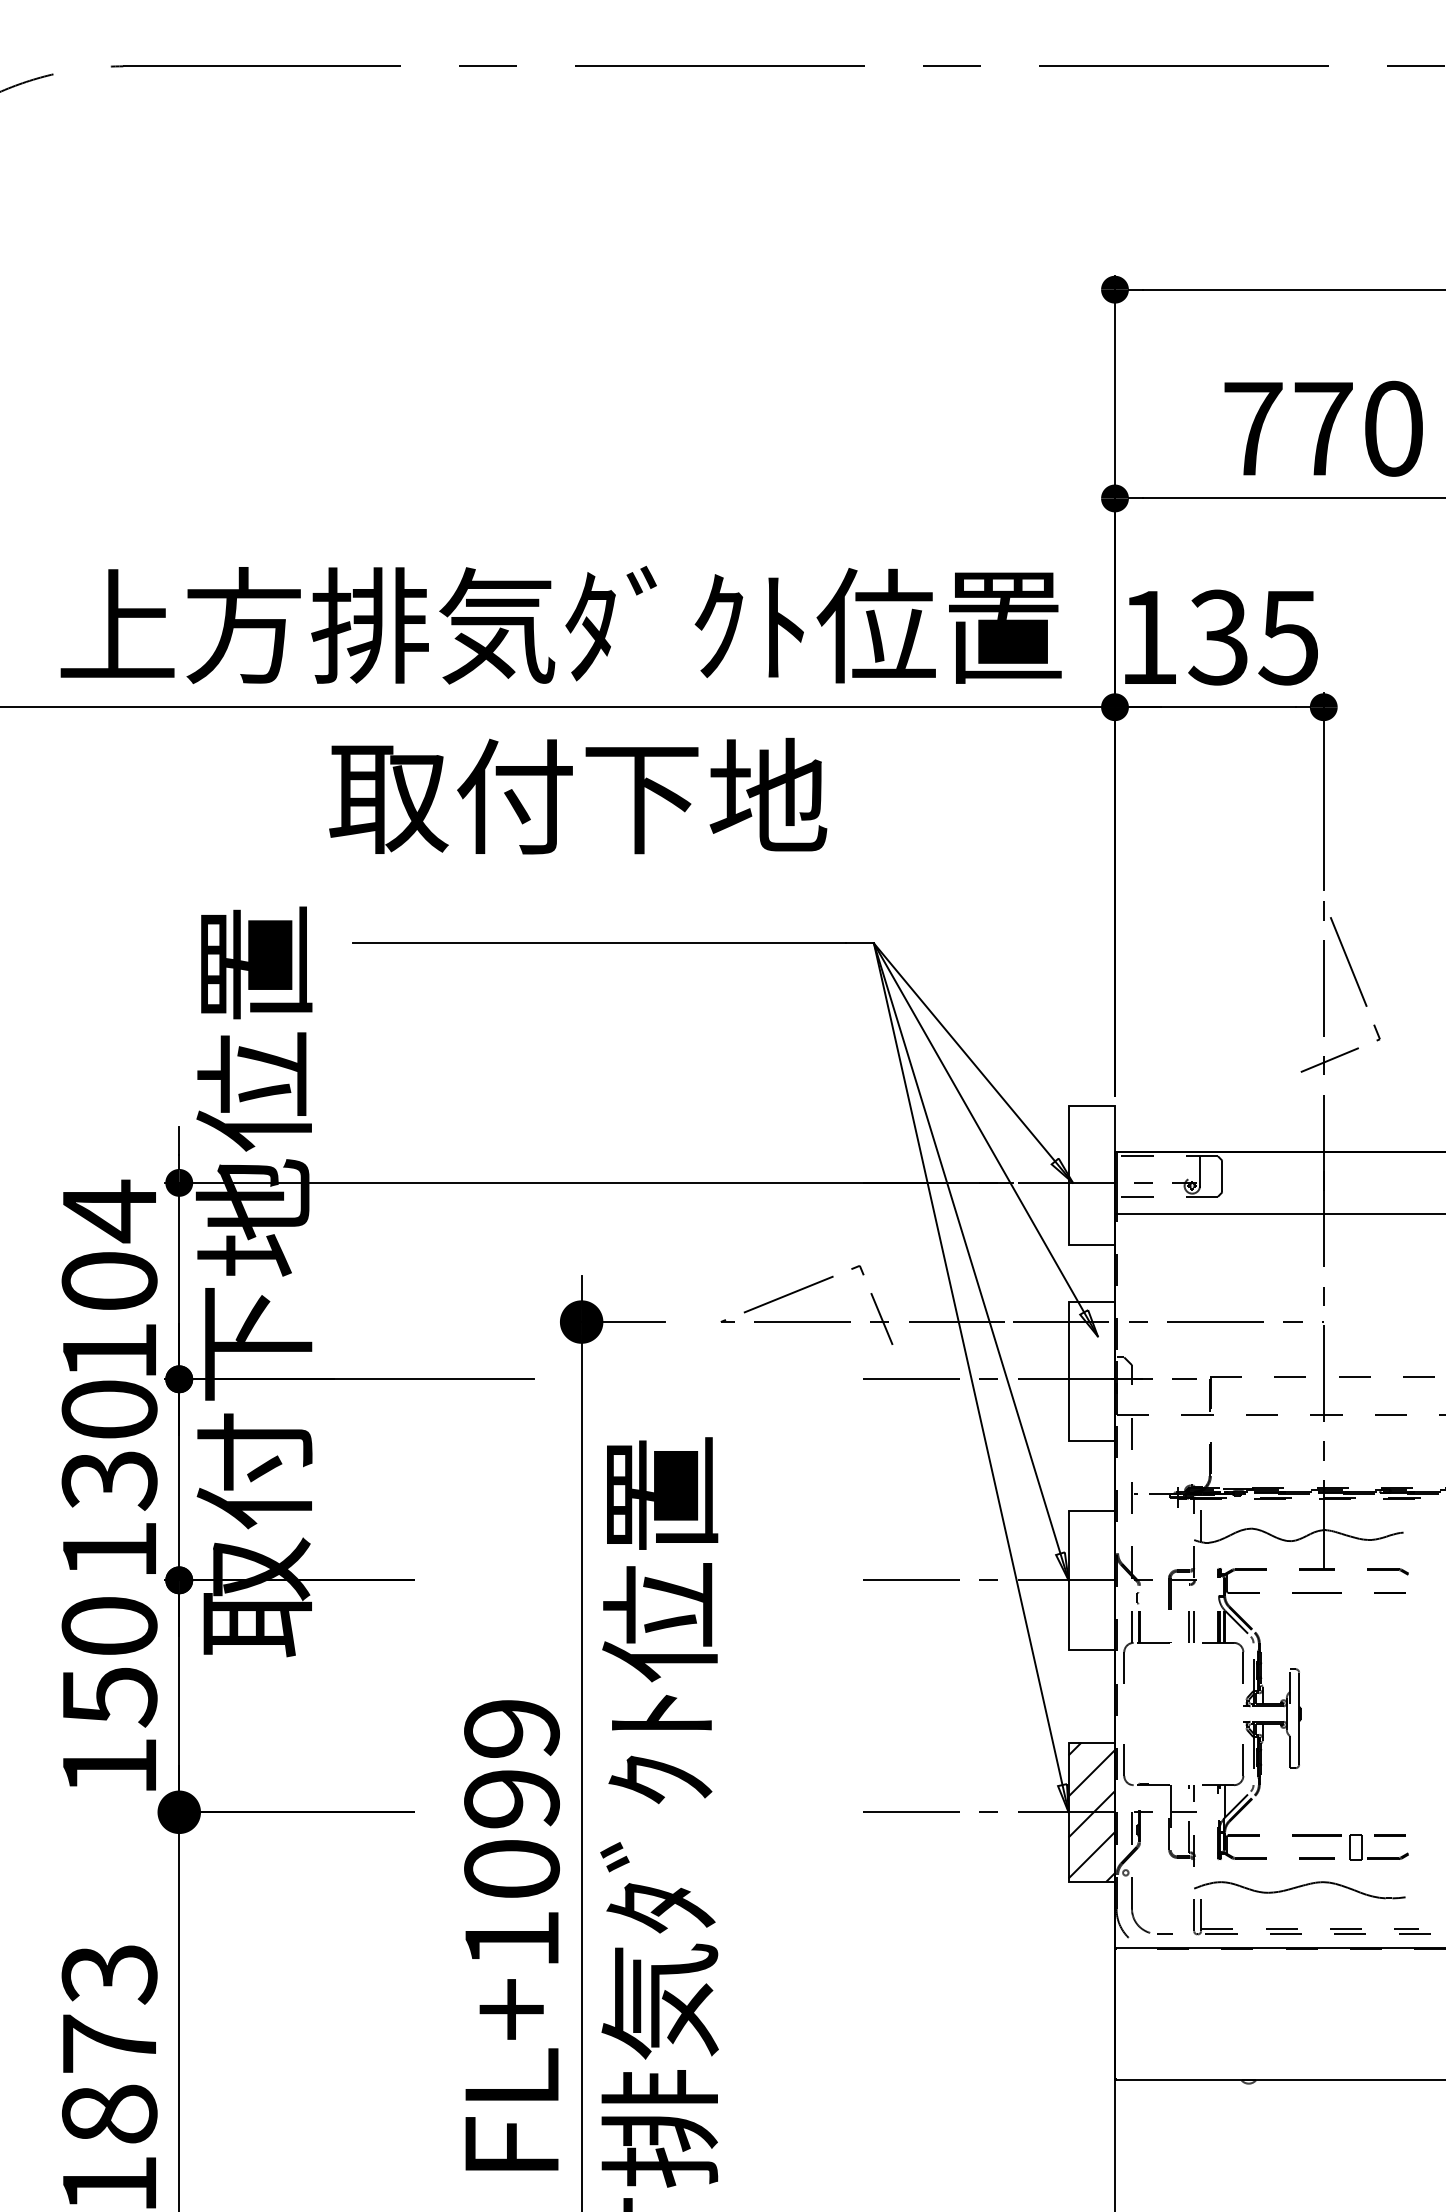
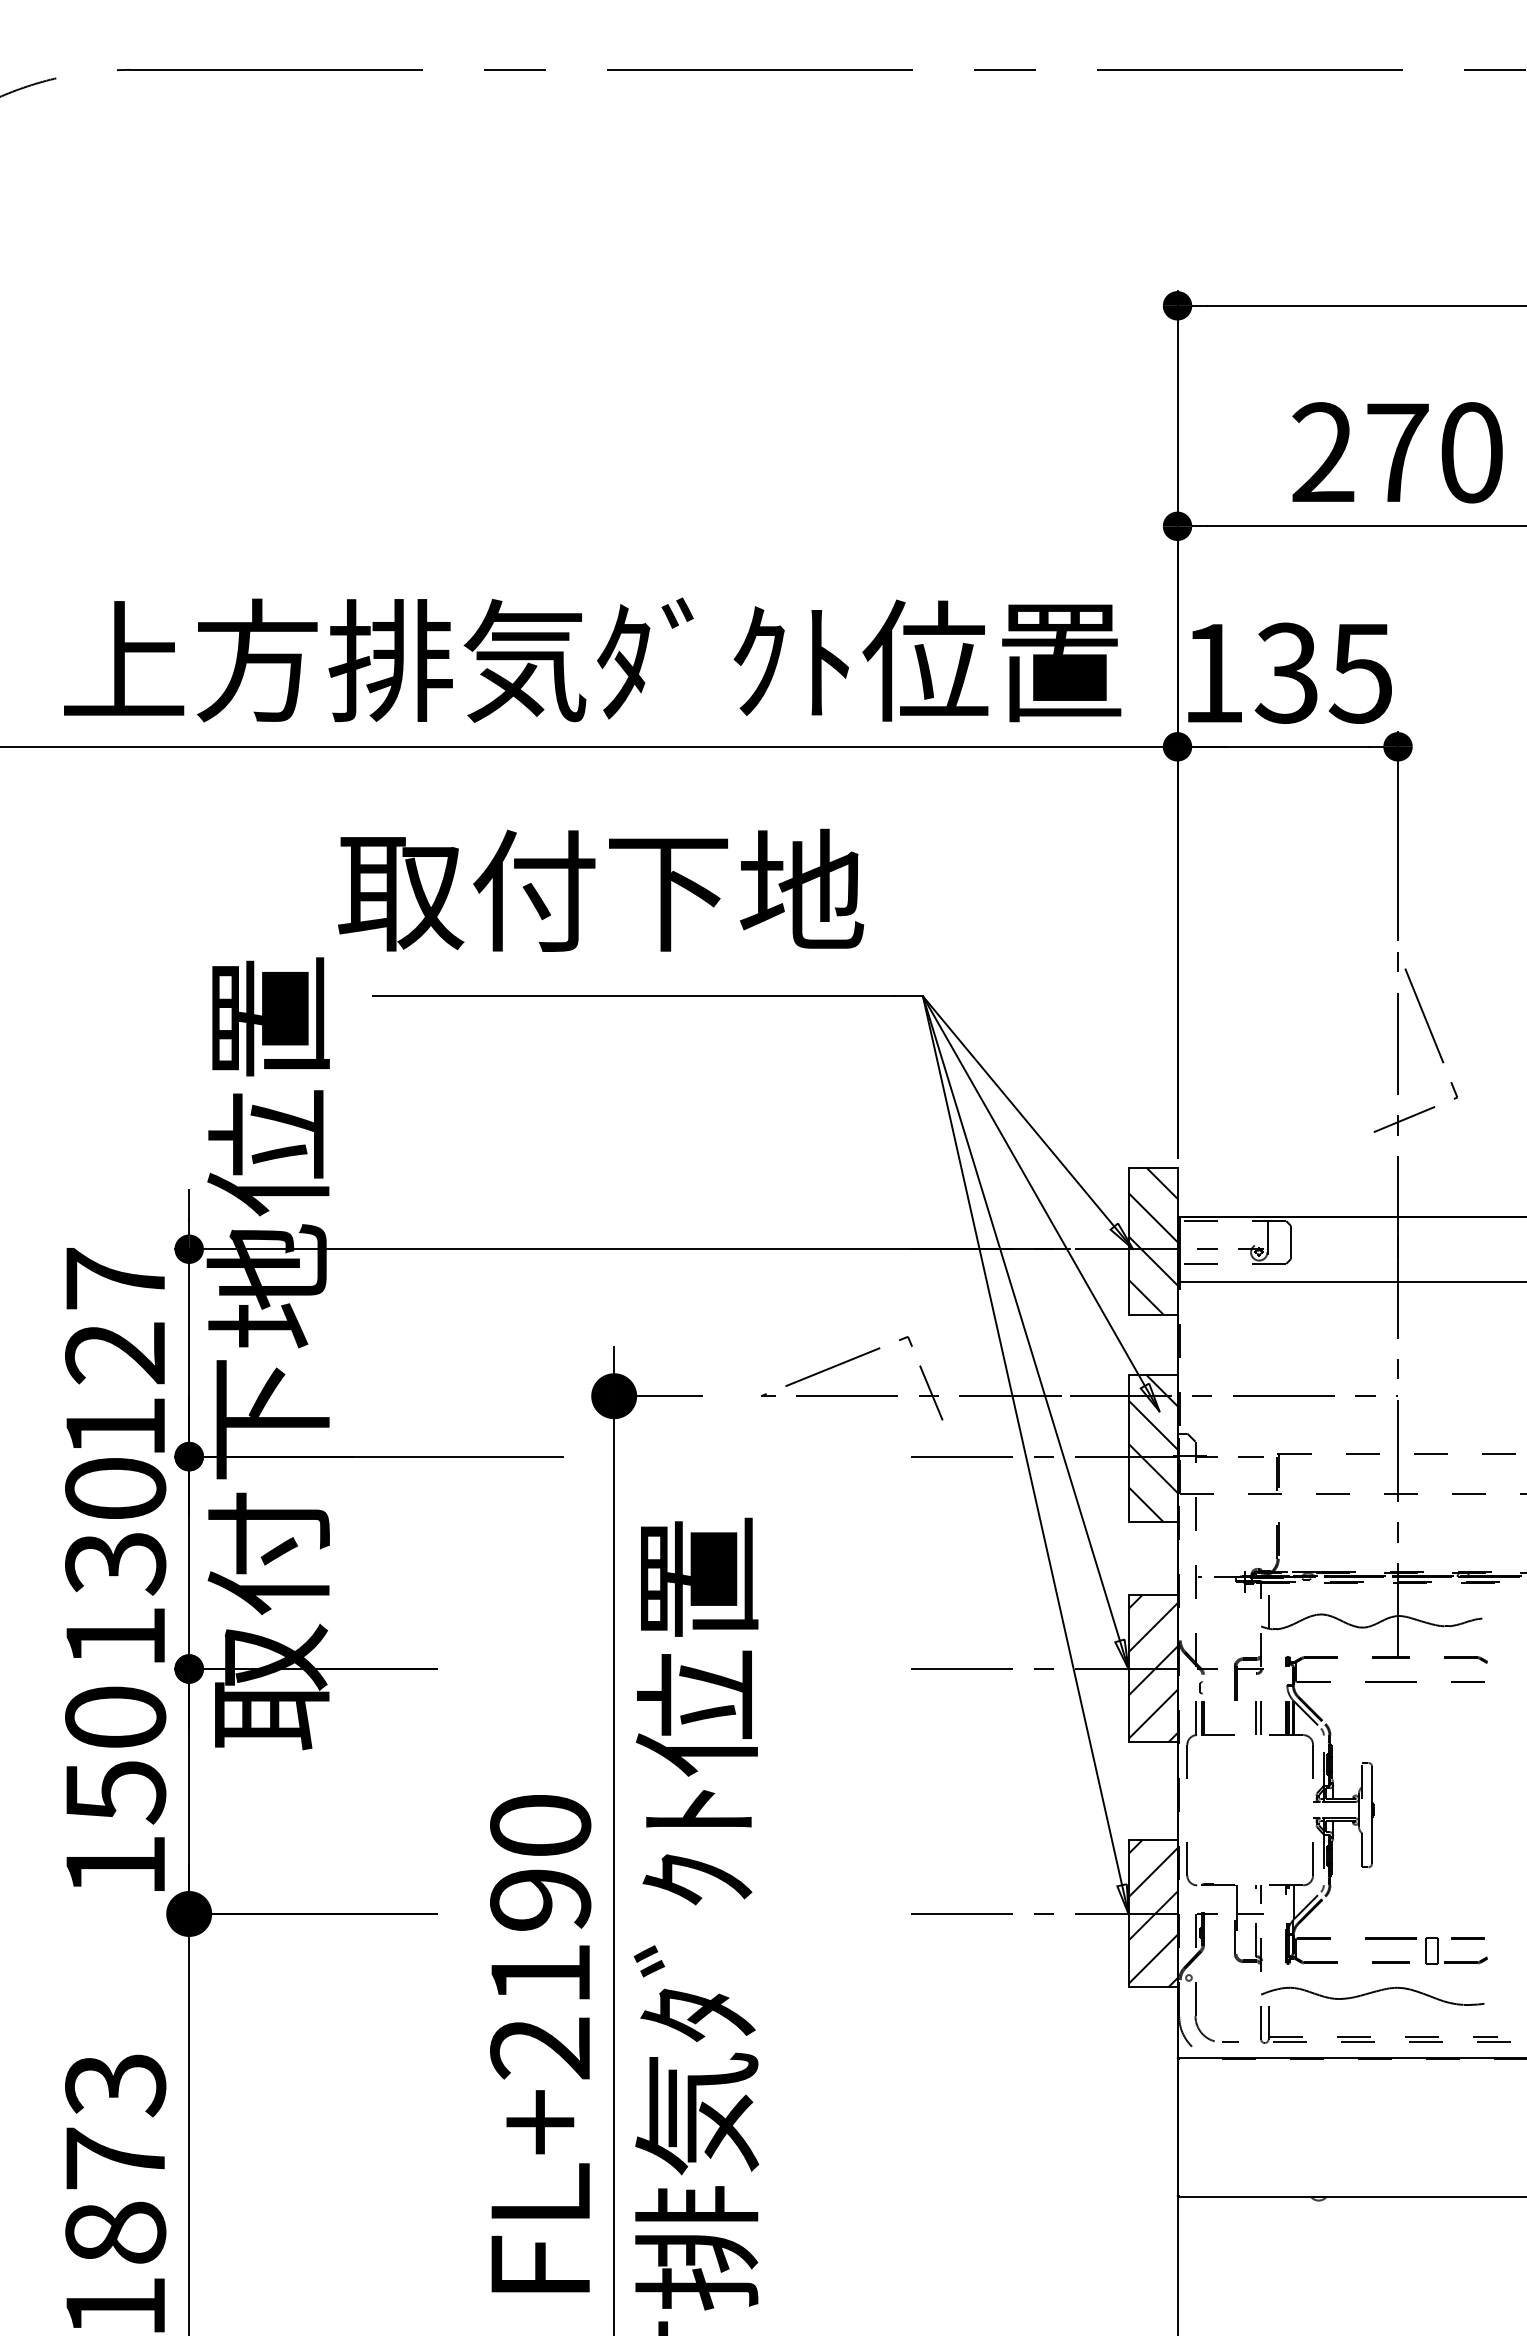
text: (1252, 427) -> (1322, 451), 770 -> 270
text: (578, 795) -> (601, 889), moved
hatch: (1091, 1174) -> (1152, 1240), added
text: (109, 1244) -> (115, 1314), 104 -> 127
hatch: (1091, 1371) -> (1152, 1448), added
hatch: (1091, 1579) -> (1152, 1668), added
text: (511, 1834) -> (540, 1937), FL+1099 -> FL+2190

